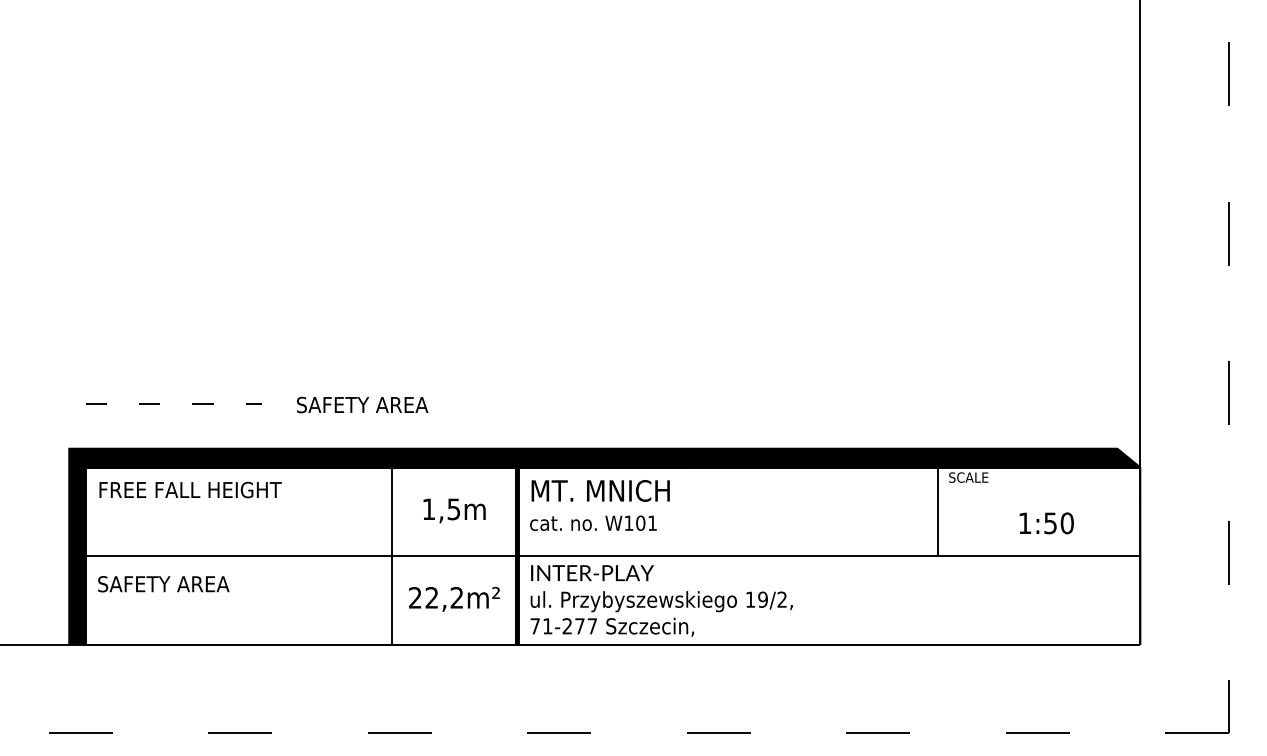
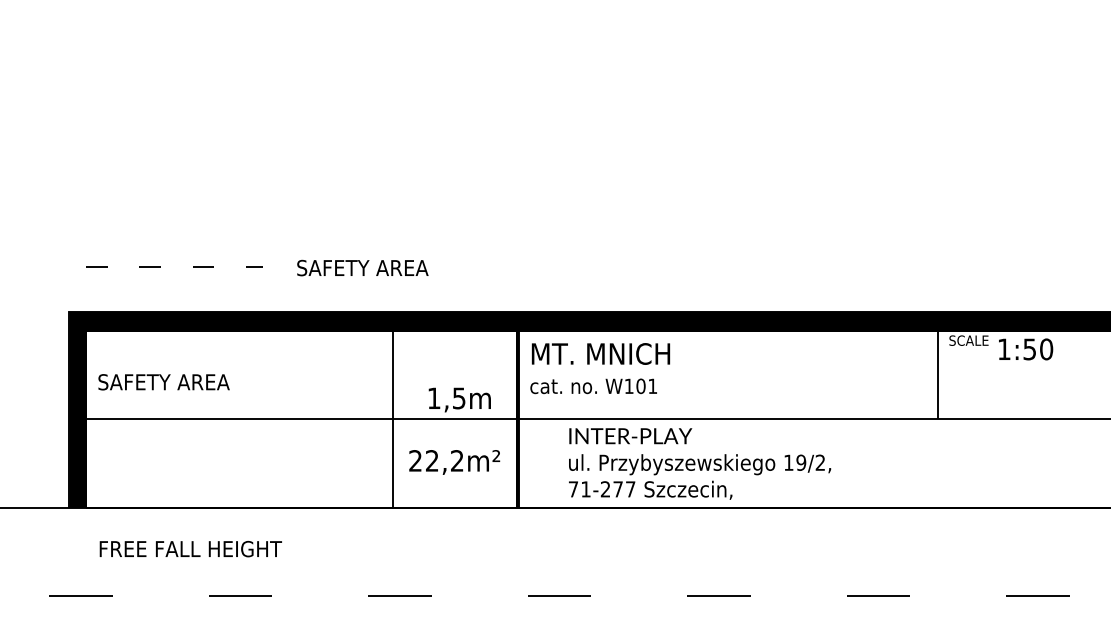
text: (190, 489) -> (190, 548), moved
text: (454, 510) -> (459, 399), moved
text: (1046, 523) -> (1025, 349), moved
text: (163, 584) -> (163, 382), moved
text: (661, 600) -> (699, 463), moved

